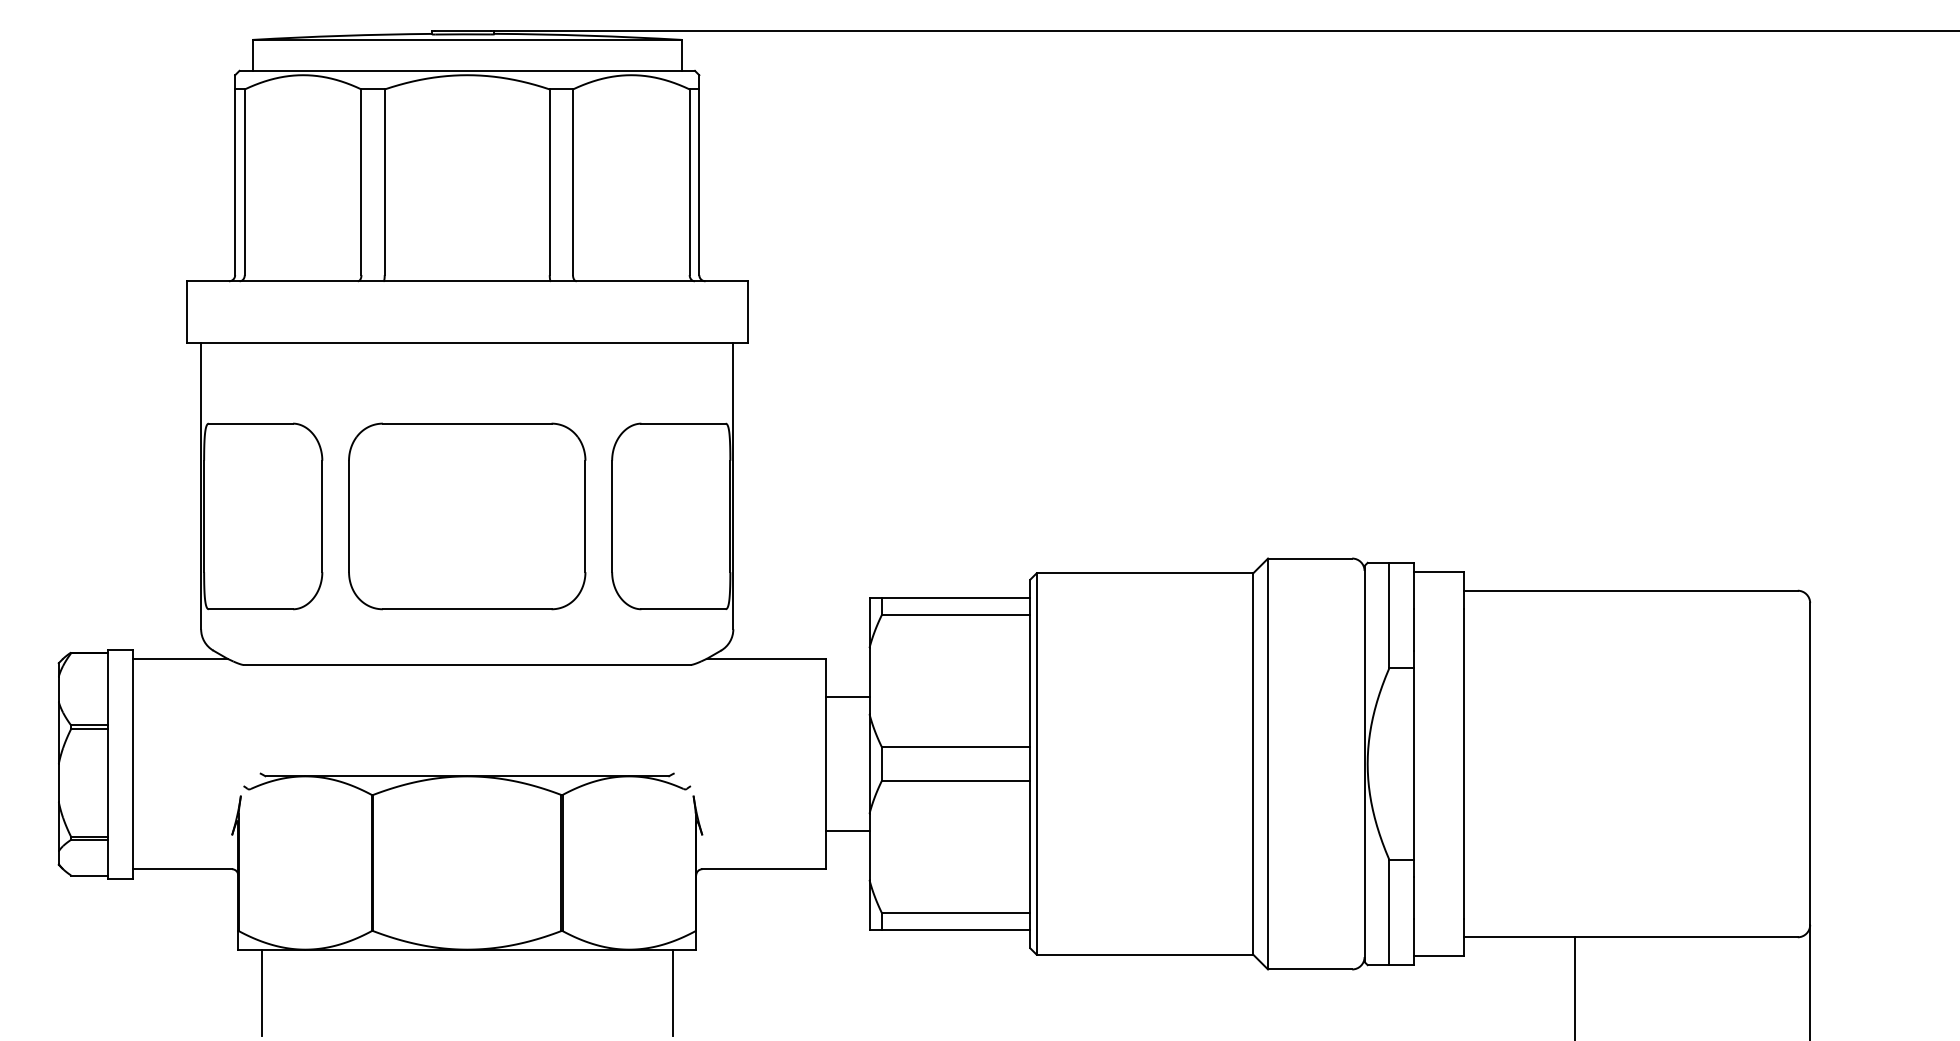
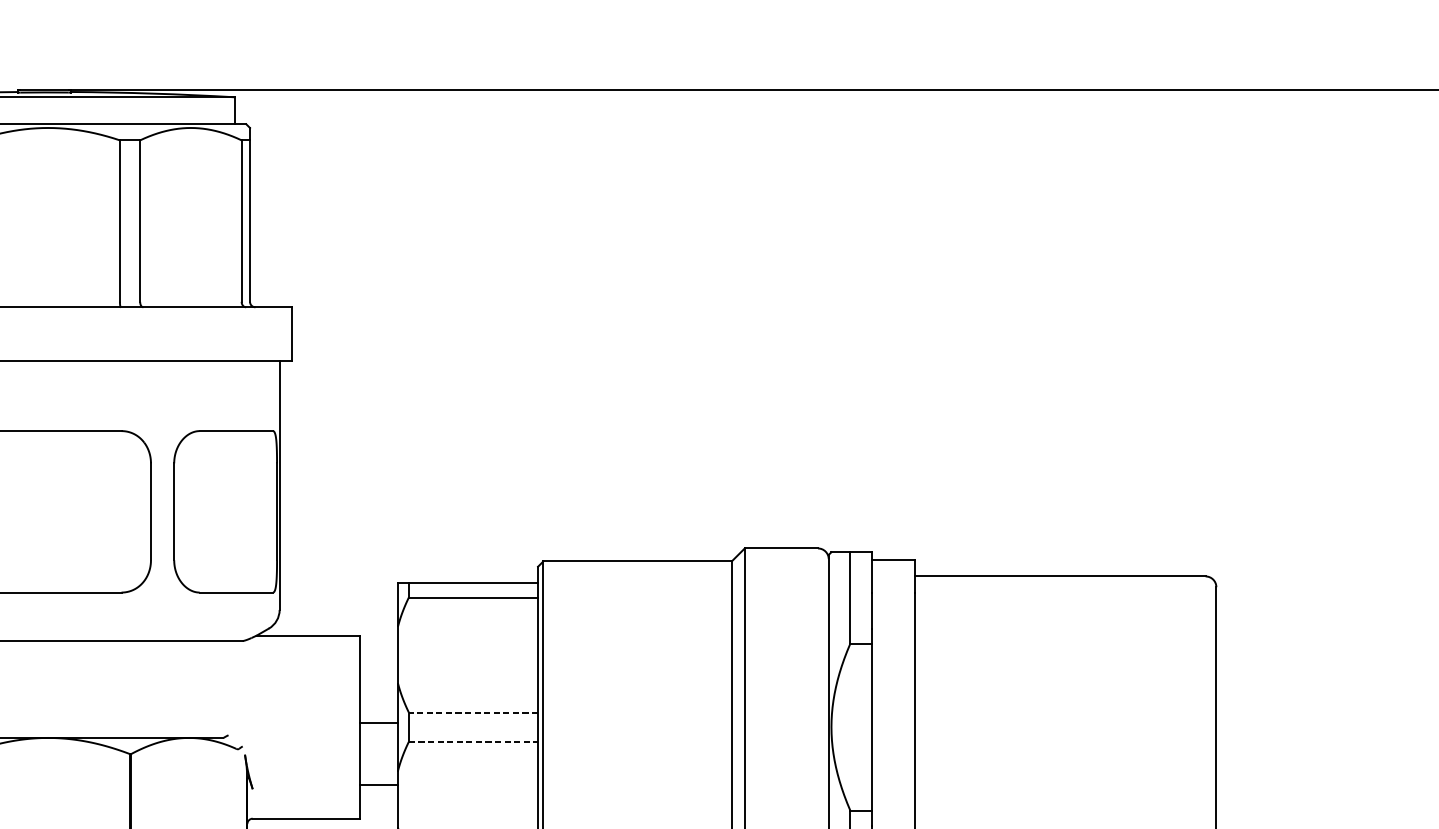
line: (847, 697) -> (378, 723), moved
line: (955, 747) -> (472, 712), solid -> dashed
line: (956, 780) -> (473, 741), solid -> dashed

